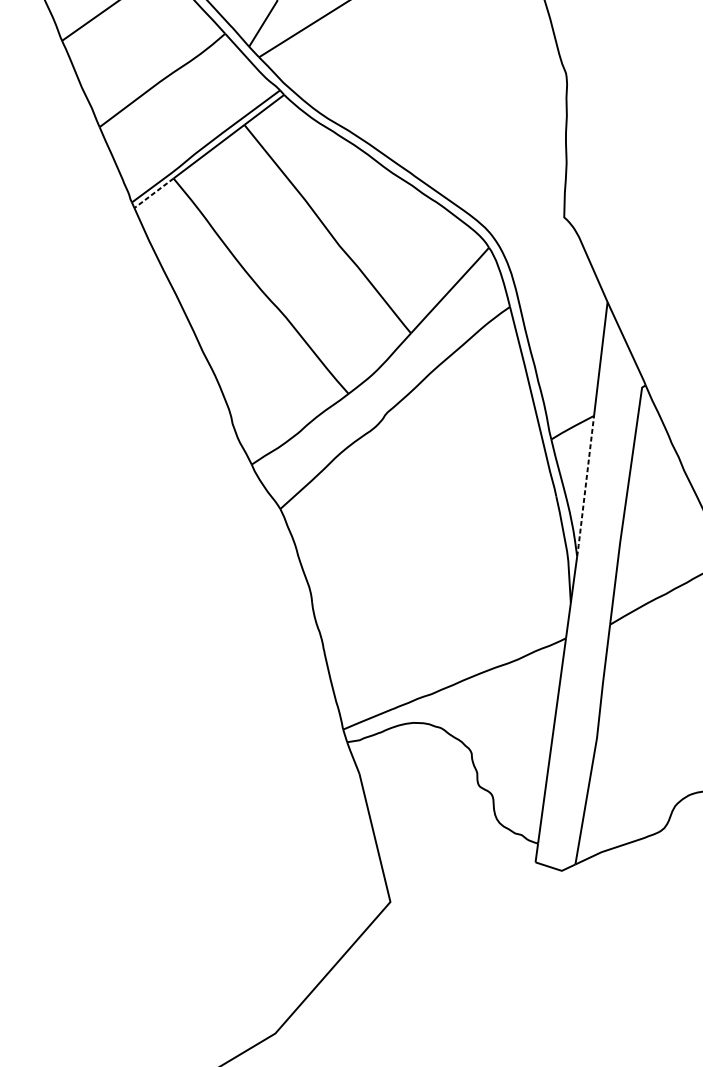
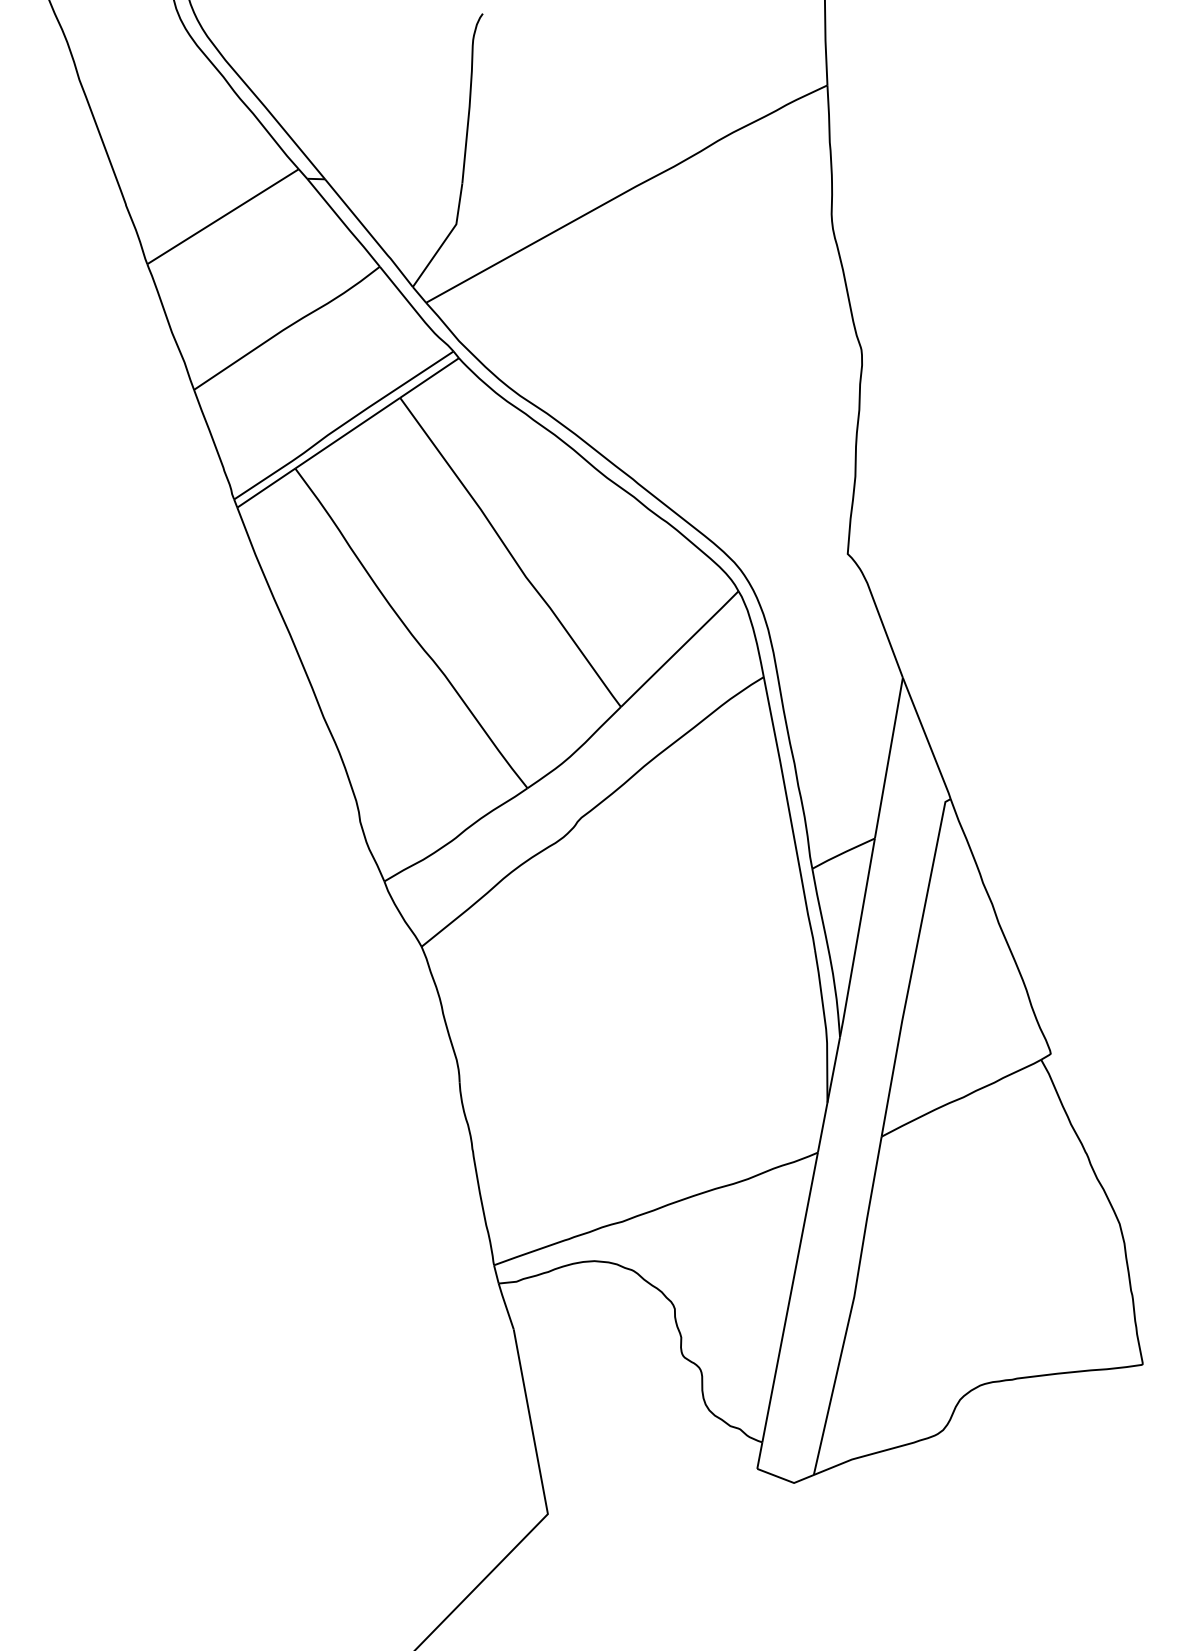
line: (154, 193) -> (266, 488), dashed -> solid
line: (585, 486) -> (857, 938), dashed -> solid

